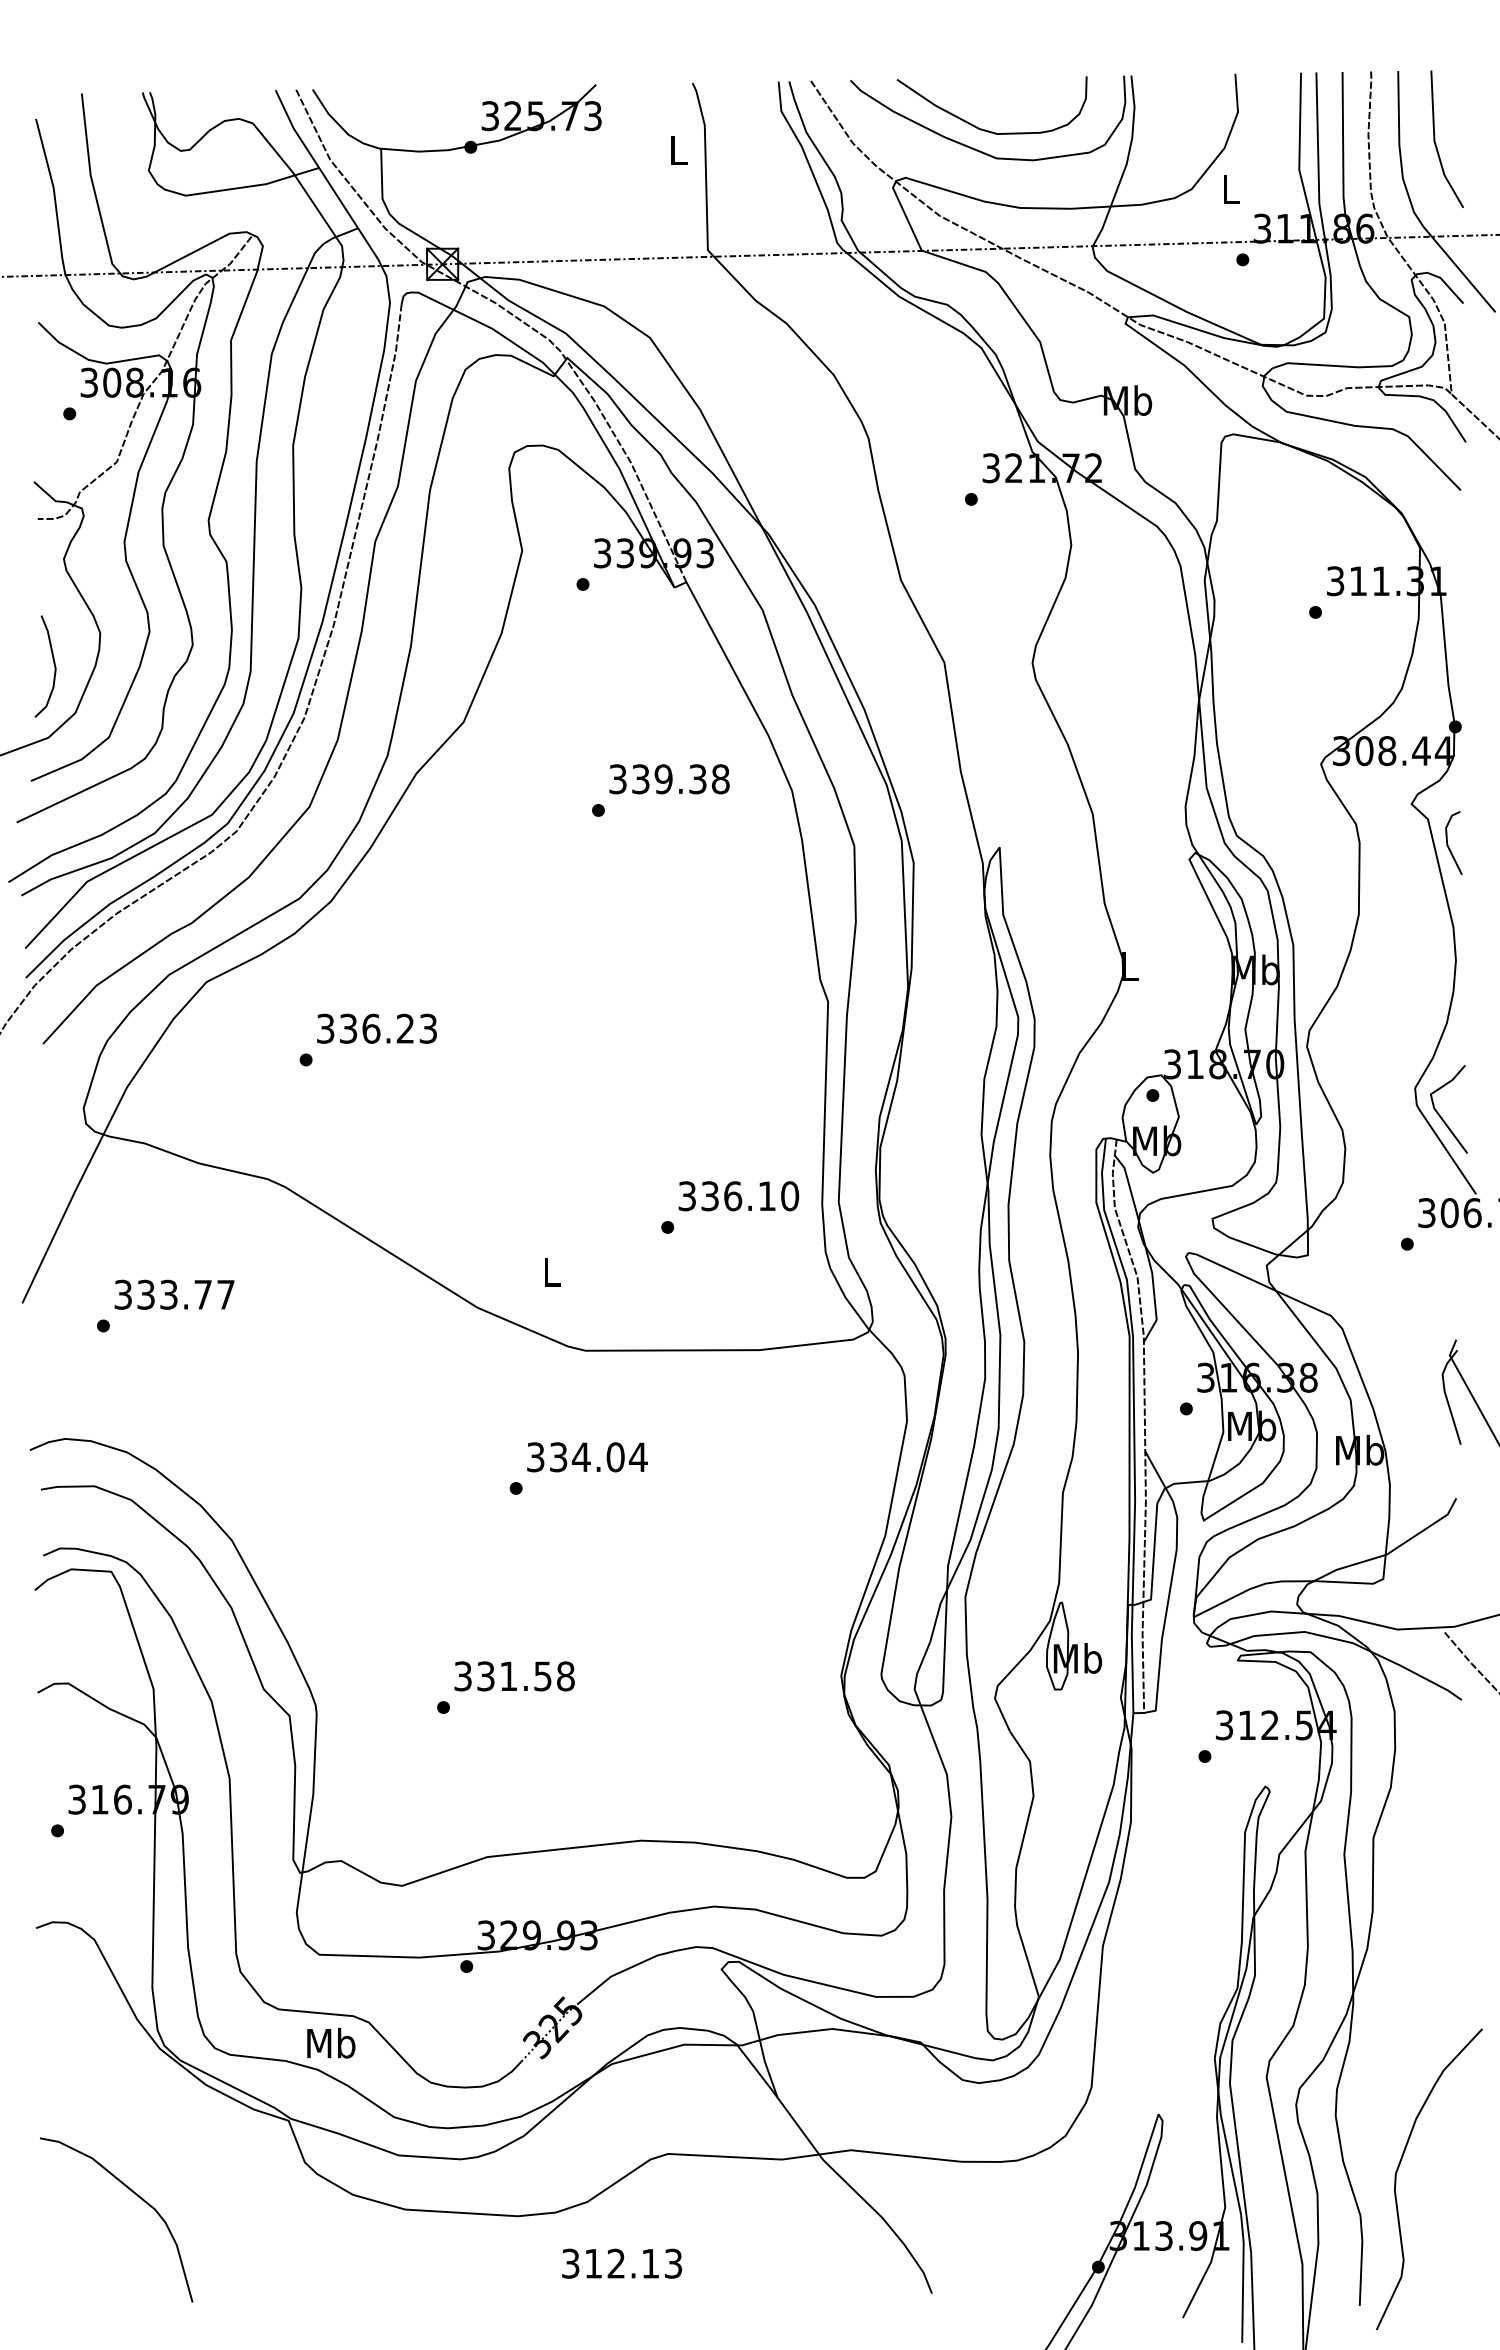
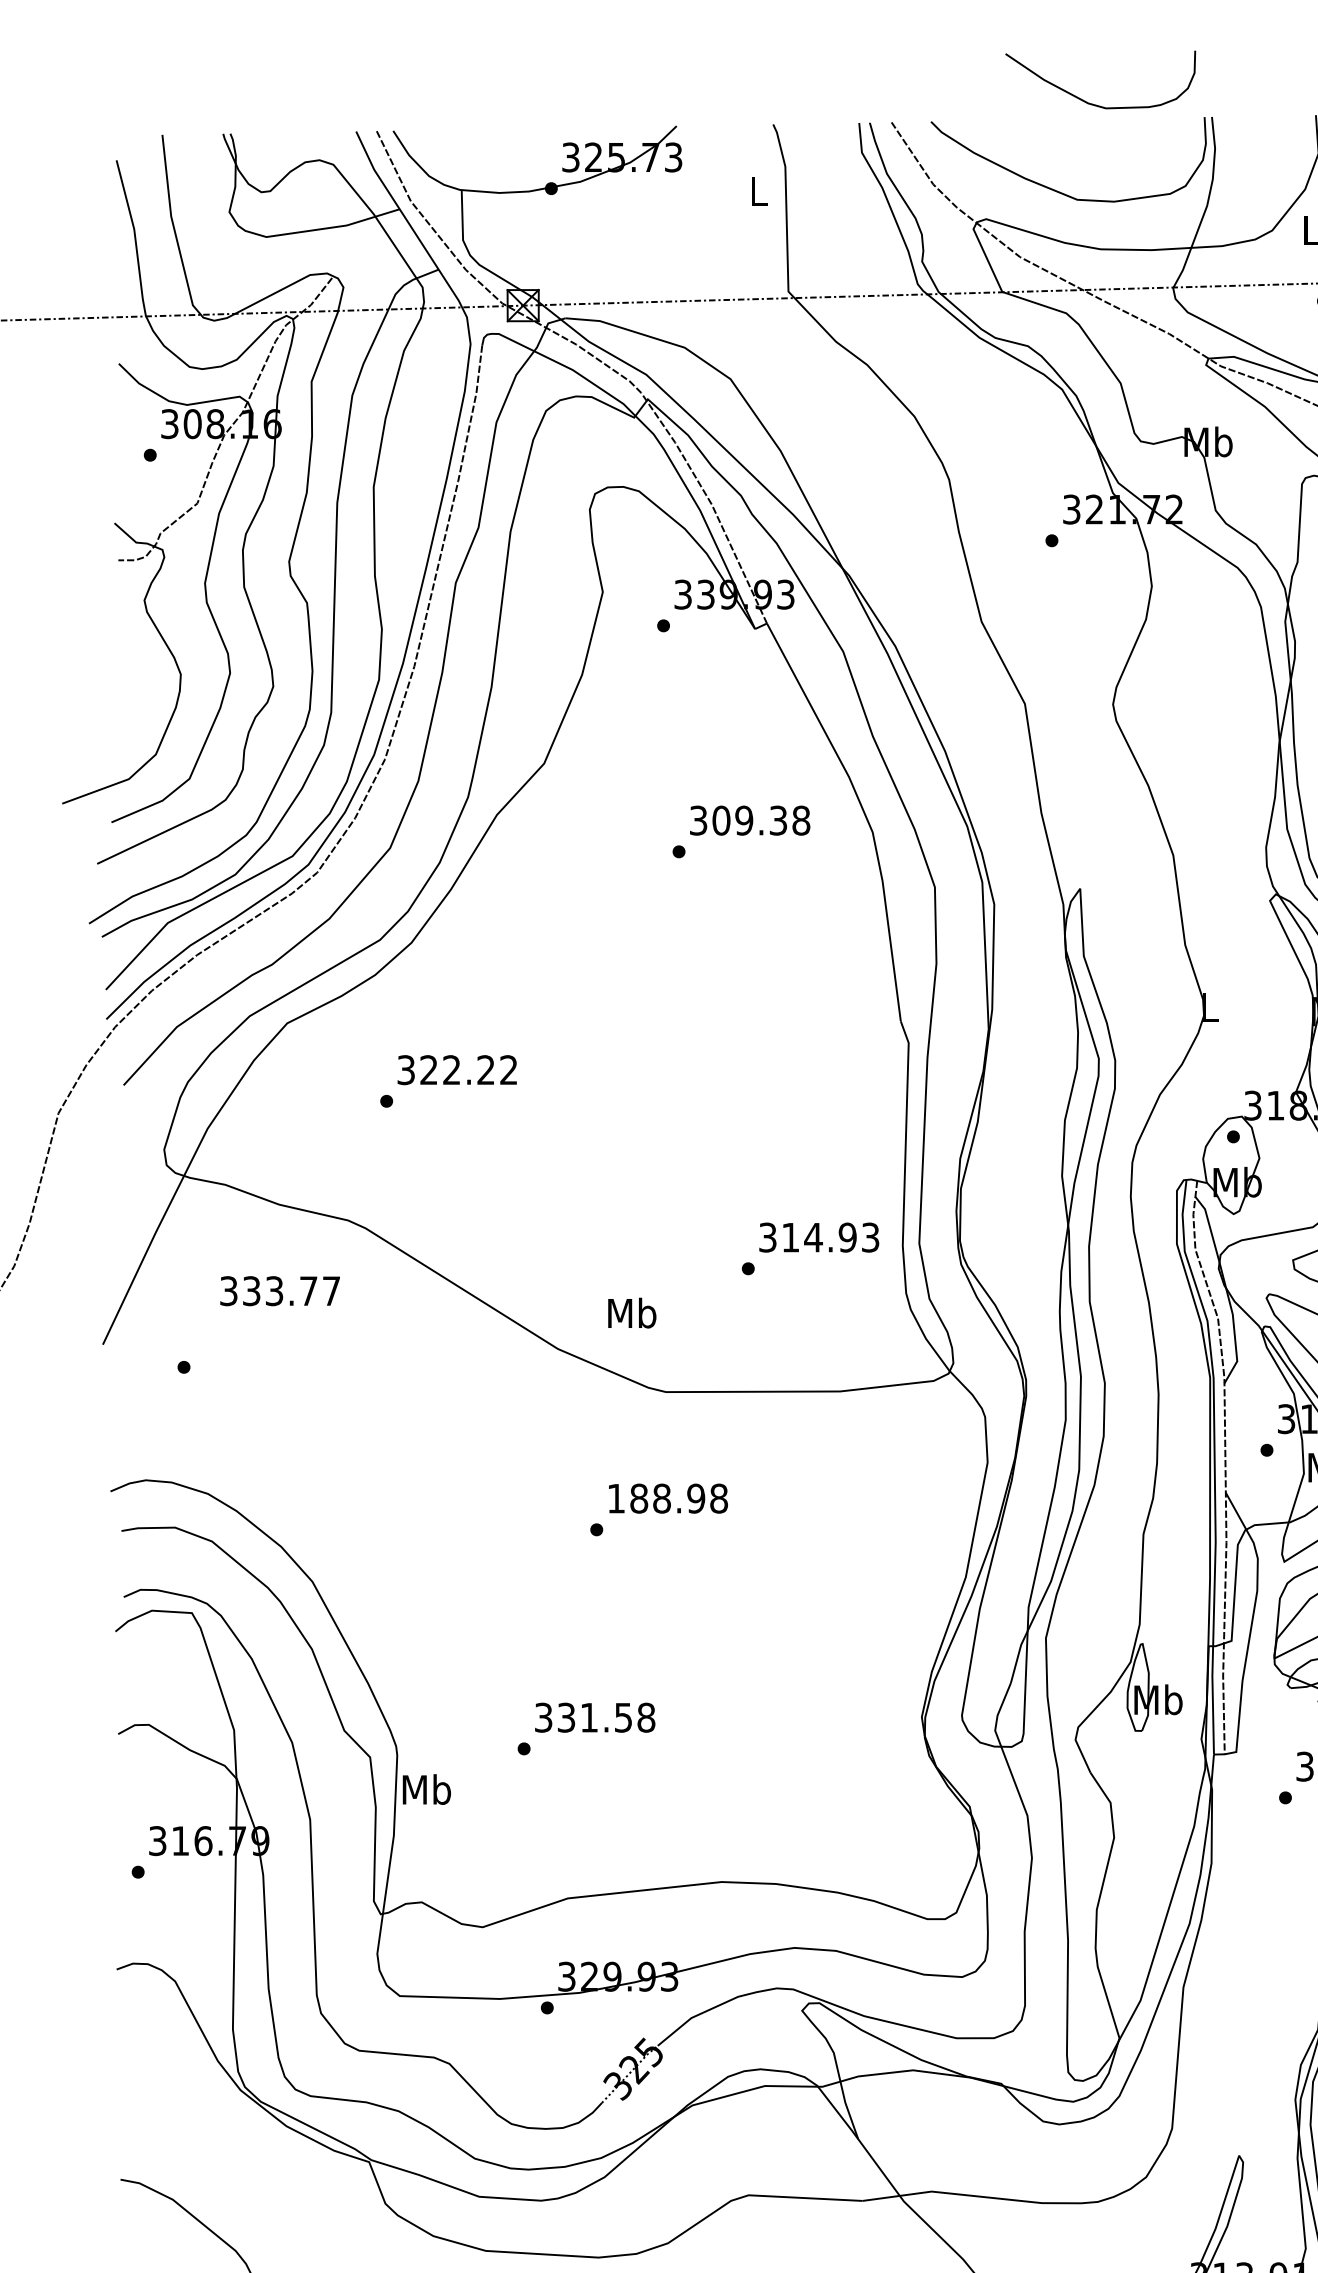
curve: (982, 128) -> (1091, 102), moved
curve: (53, 664) -> (134, 705), removed
text: (640, 779) -> (721, 820), 339.38 -> 309.38
text: (387, 1028) -> (468, 1069), 336.23 -> 322.22
text: (750, 1196) -> (831, 1237), 336.10 -> 314.93
text: (551, 1271) -> (632, 1312), L -> Mb
text: (174, 1294) -> (280, 1290), moved
text: (587, 1457) -> (668, 1498), 334.04 -> 188.98
text: (331, 2042) -> (427, 1788), moved

